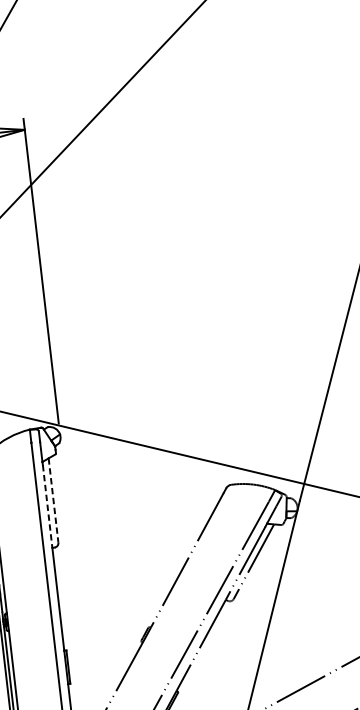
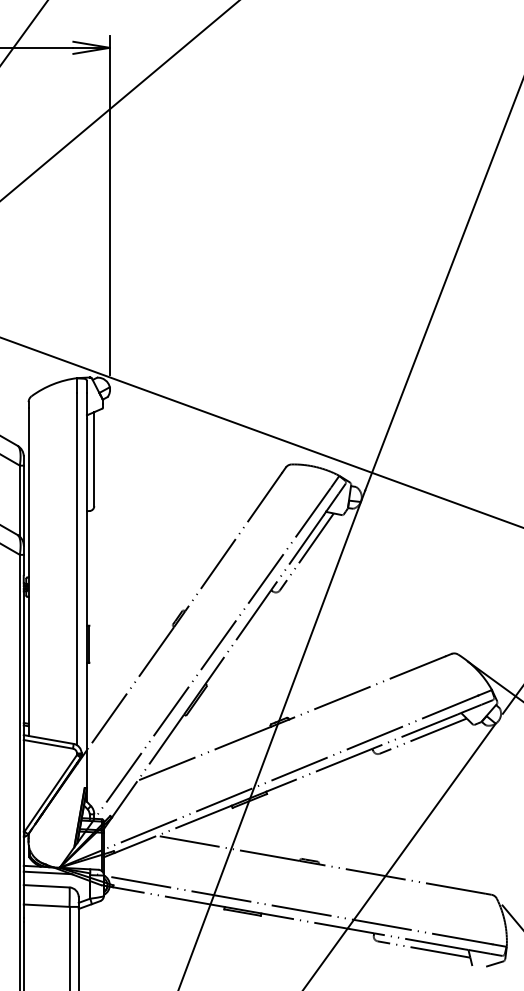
line: (53, 500) -> (94, 459), dashed -> solid
line: (48, 506) -> (87, 465), dashed -> solid

